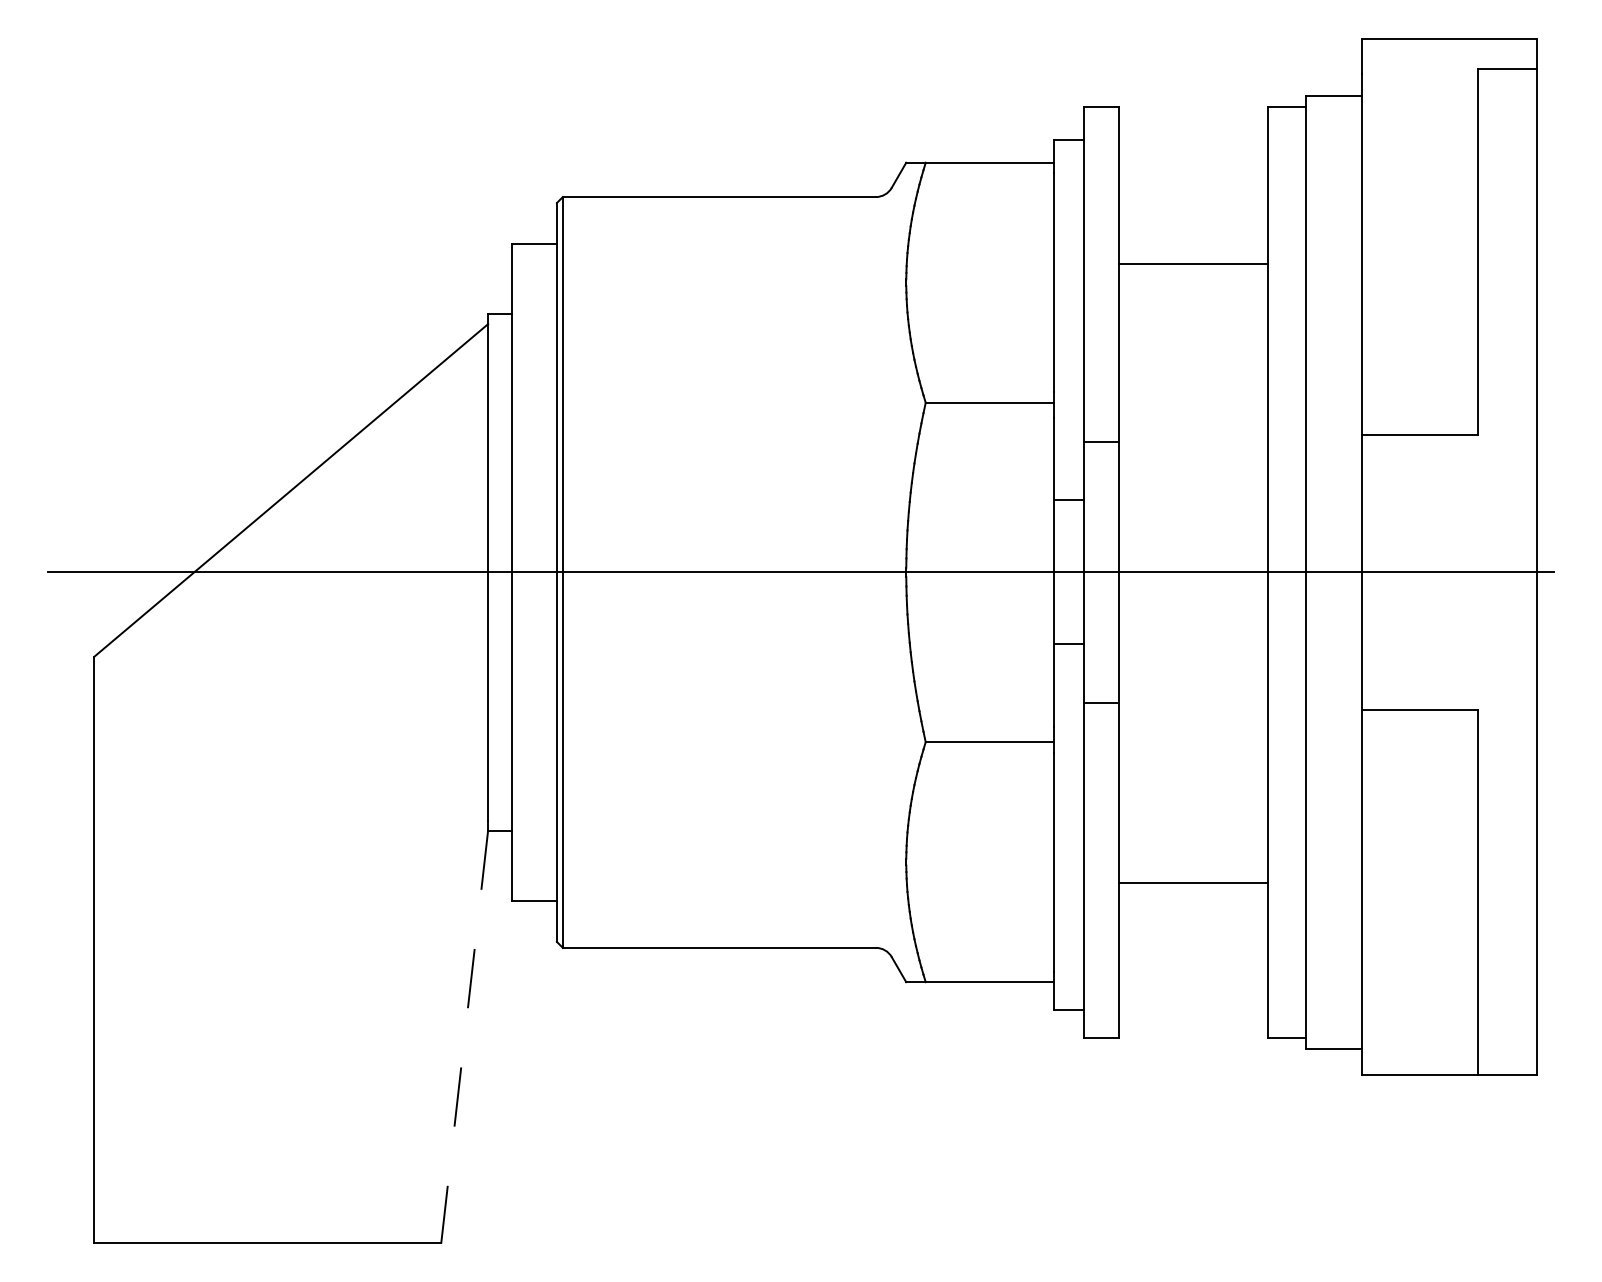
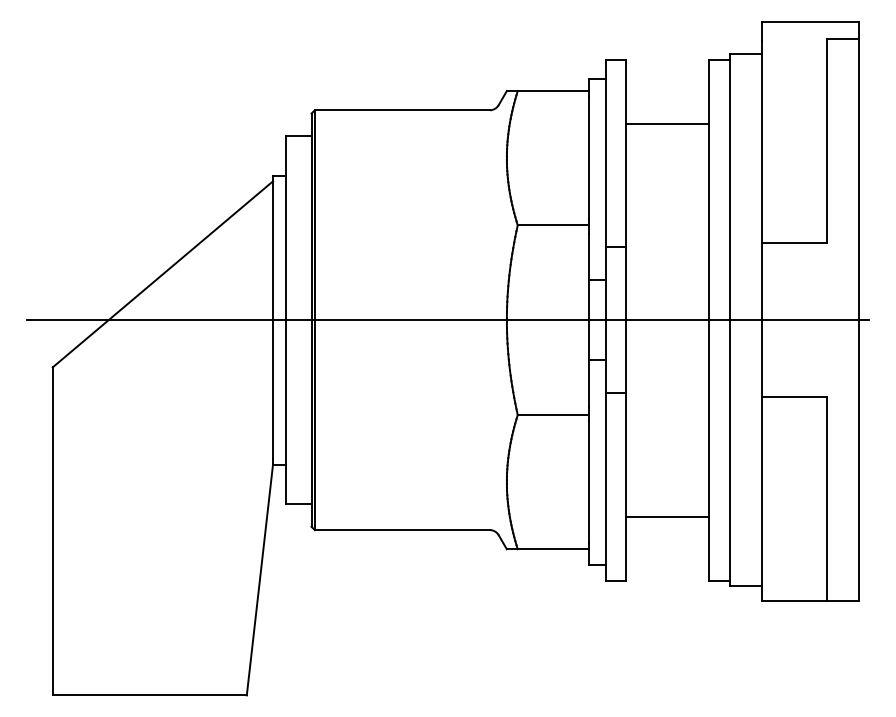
line: (1193, 263) -> (667, 123), moved
line: (1193, 882) -> (667, 516), moved
line: (463, 1038) -> (259, 580), dashed -> solid

